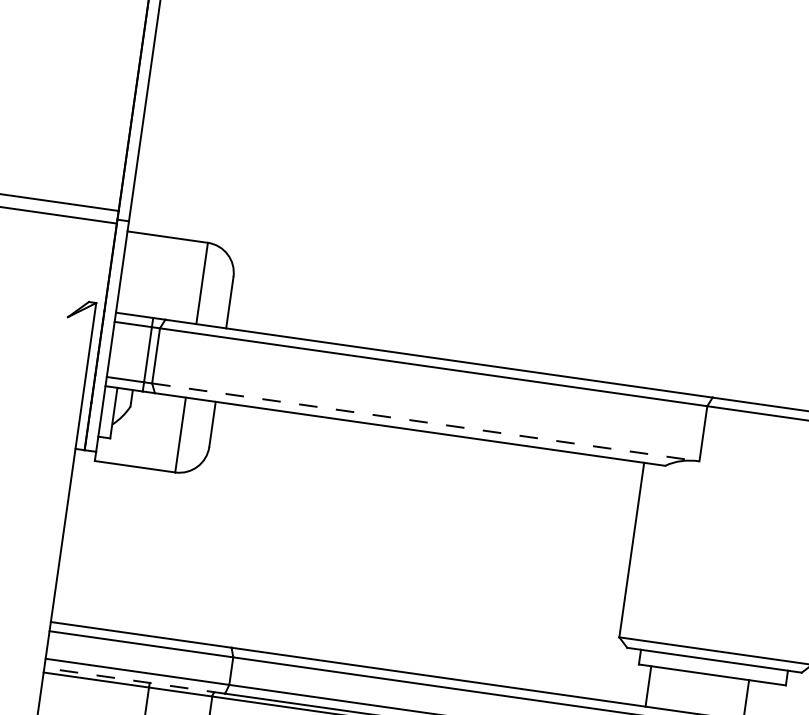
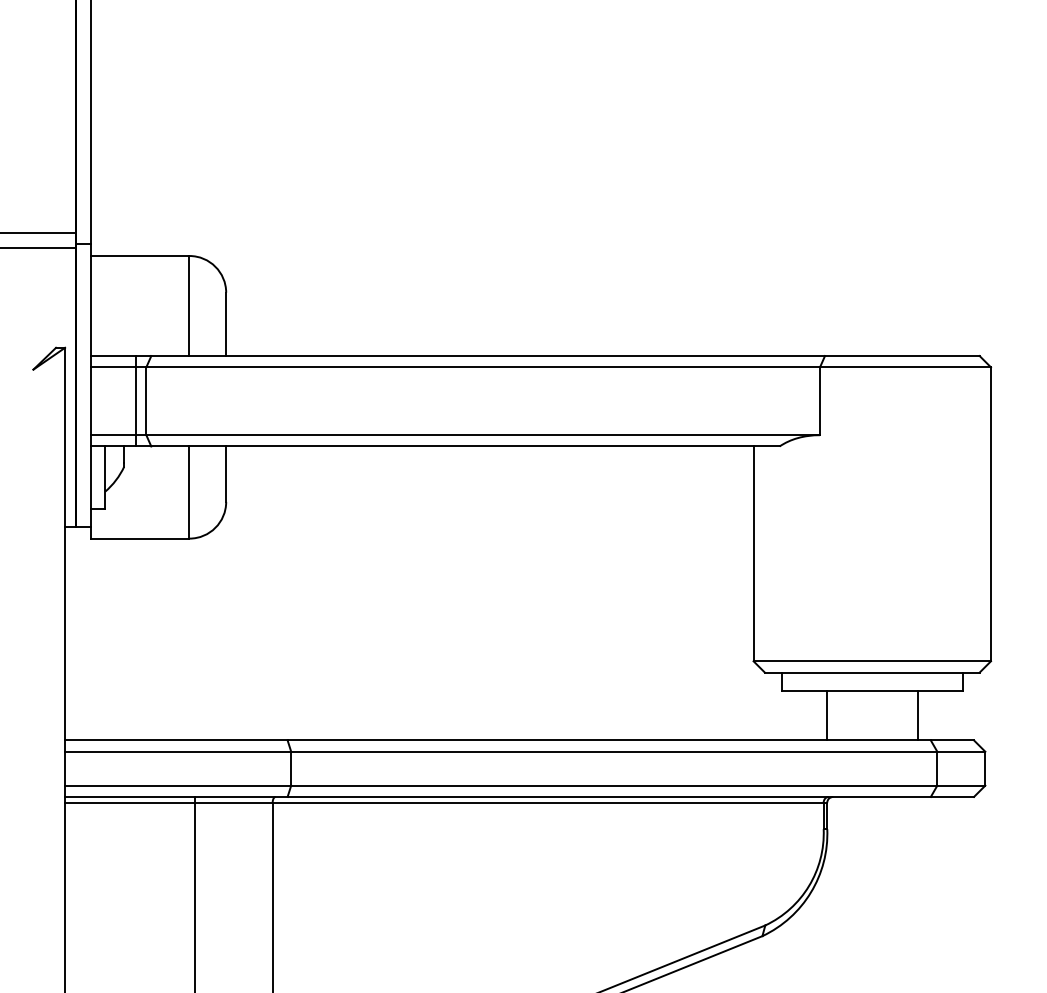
line: (426, 422) -> (483, 435), dashed -> solid
line: (134, 680) -> (175, 796), dashed -> solid
line: (648, 686) -> (827, 715), moved

